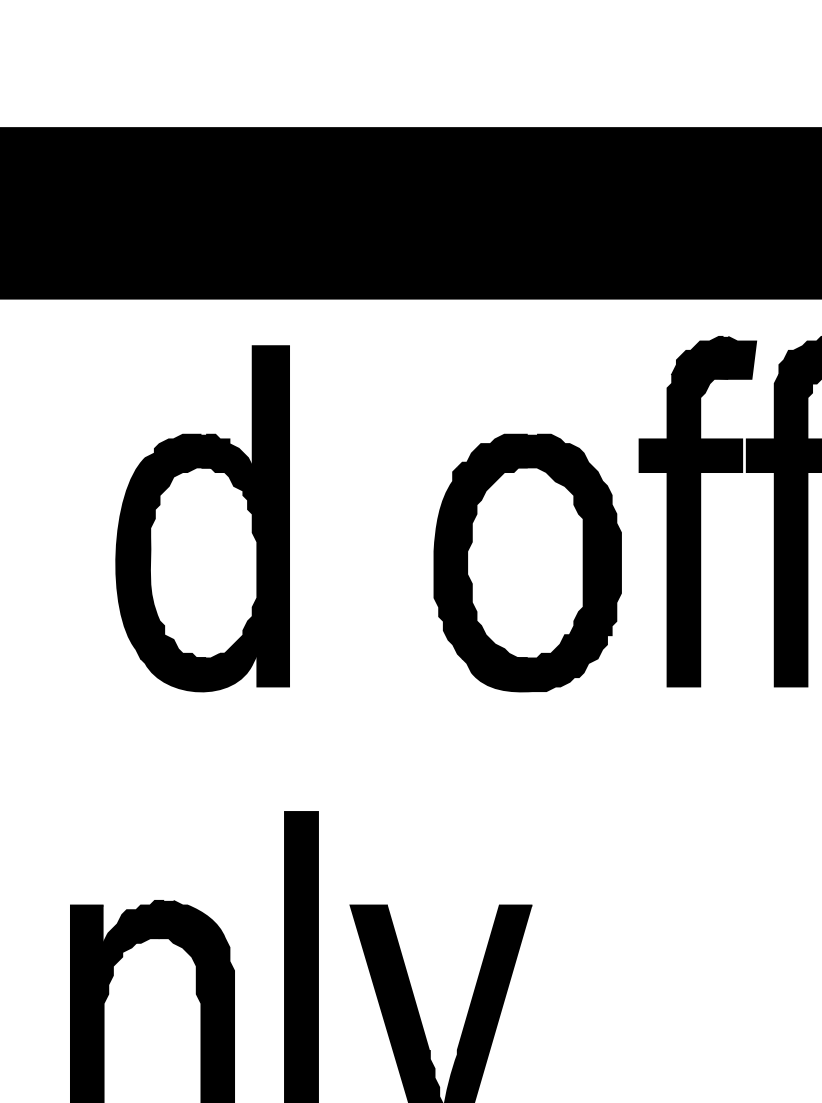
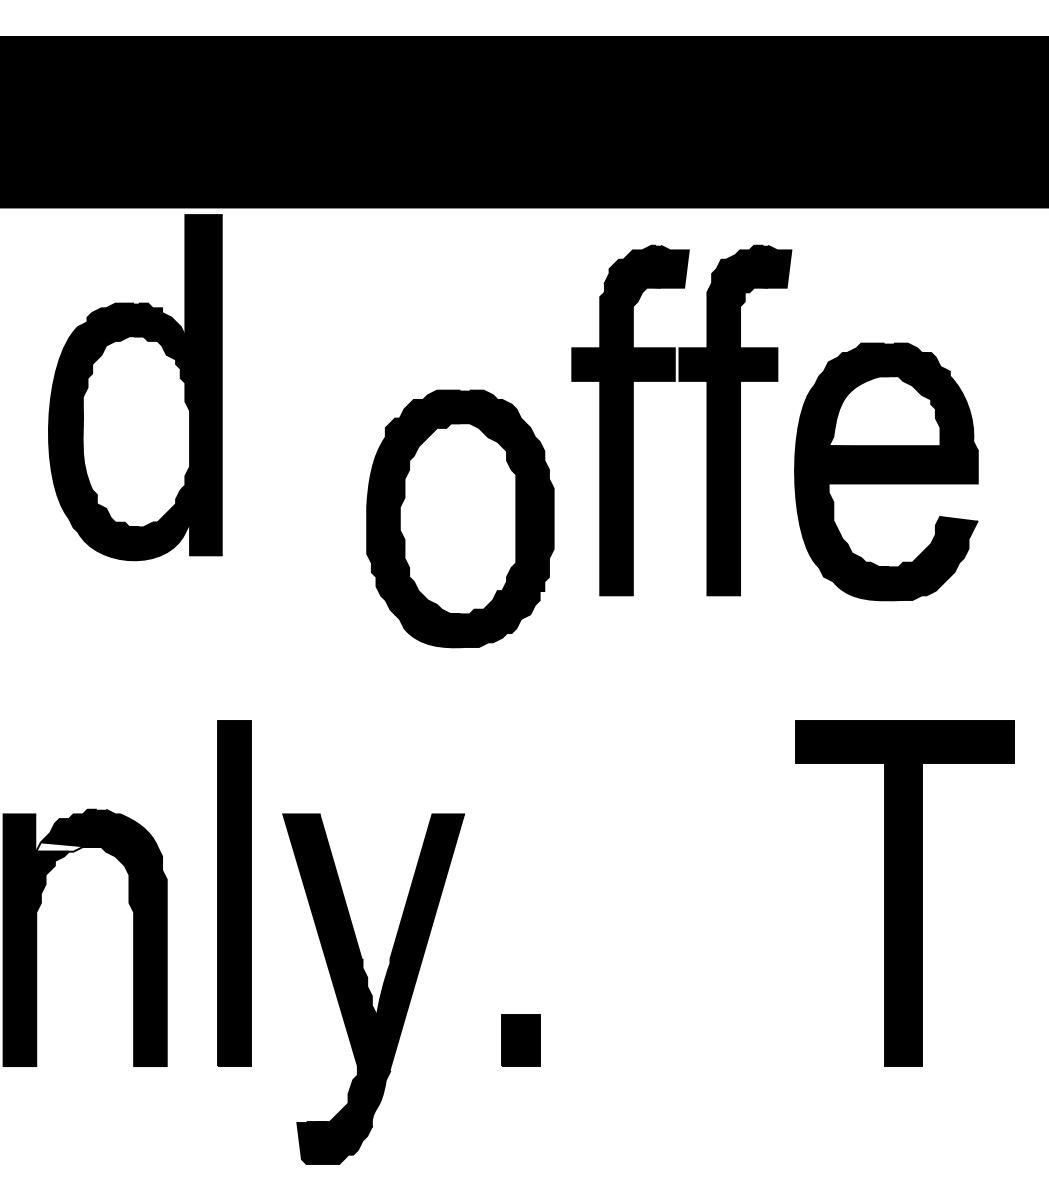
part: (202, 518) -> (135, 387), moved
part: (527, 562) -> (460, 518), moved
fill: (131, 937) -> (64, 846), removed

